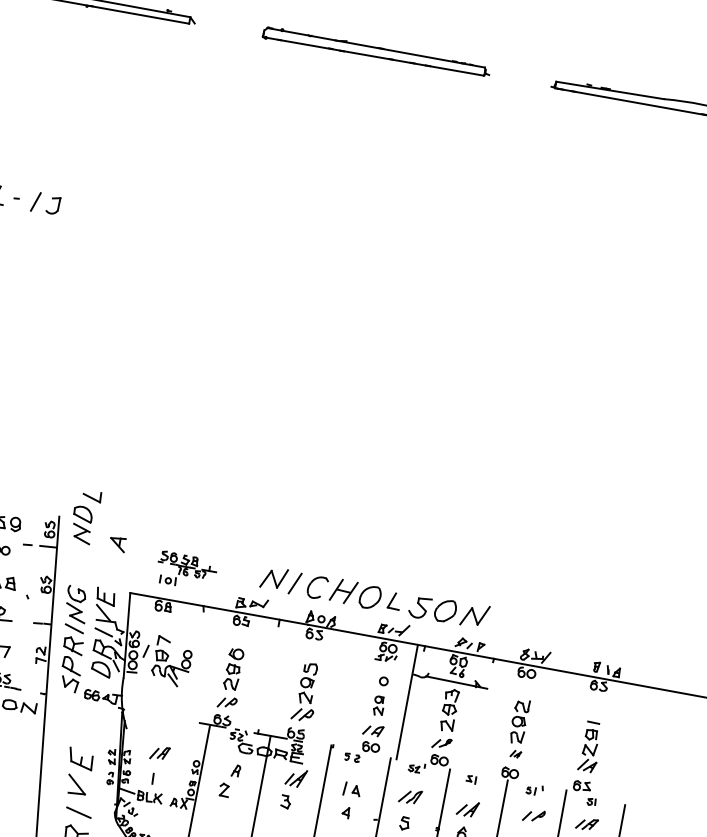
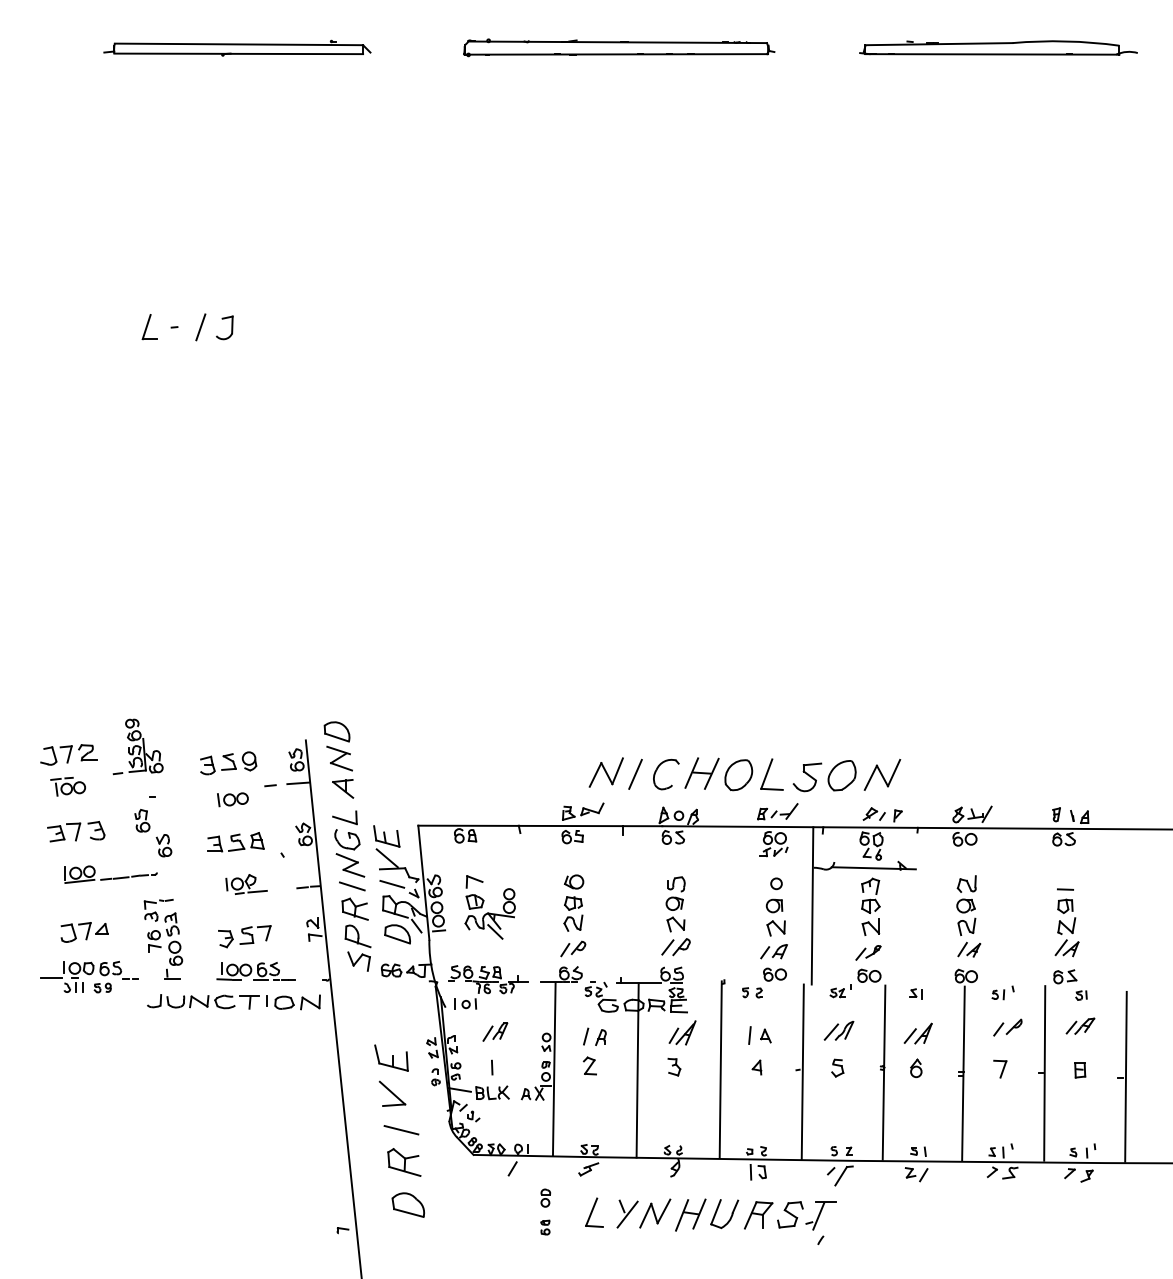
part: (91, 495) -> (344, 817), moved
part: (118, 544) -> (343, 788), moved
part: (186, 571) -> (488, 987), moved
part: (394, 601) -> (771, 774), size x1.43
line: (146, 651) -> (586, 1036), moved
part: (378, 705) -> (775, 917), size x1.43
part: (516, 754) -> (969, 949), size x1.67

